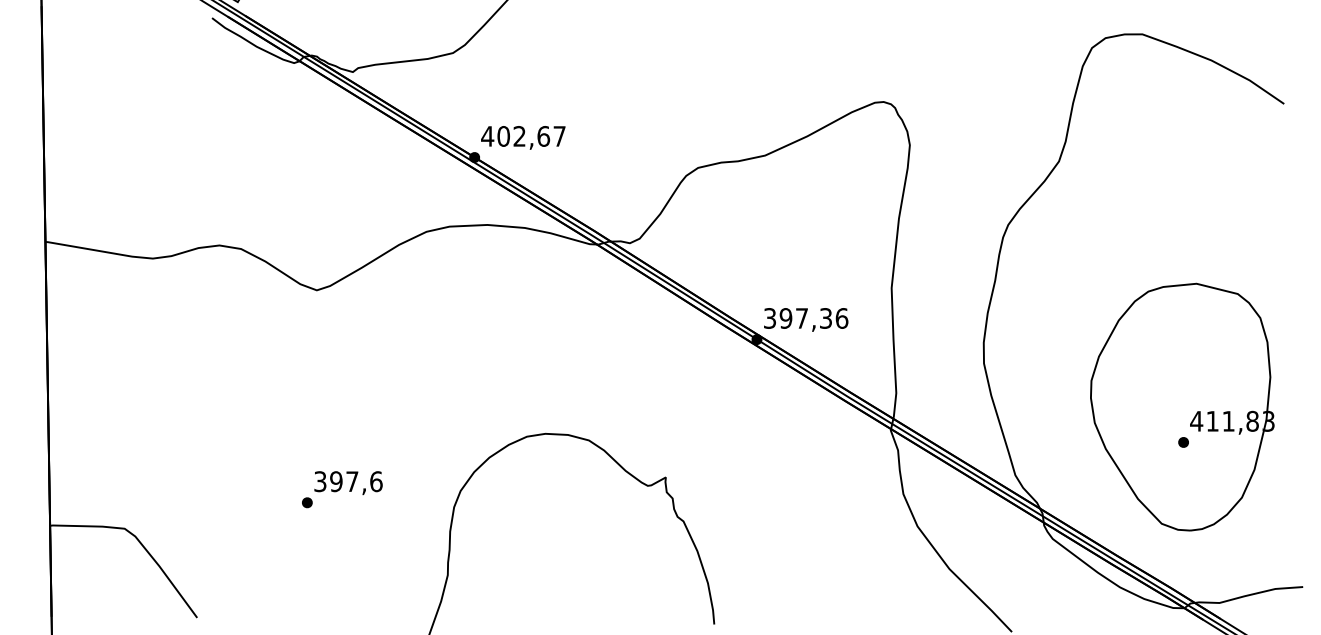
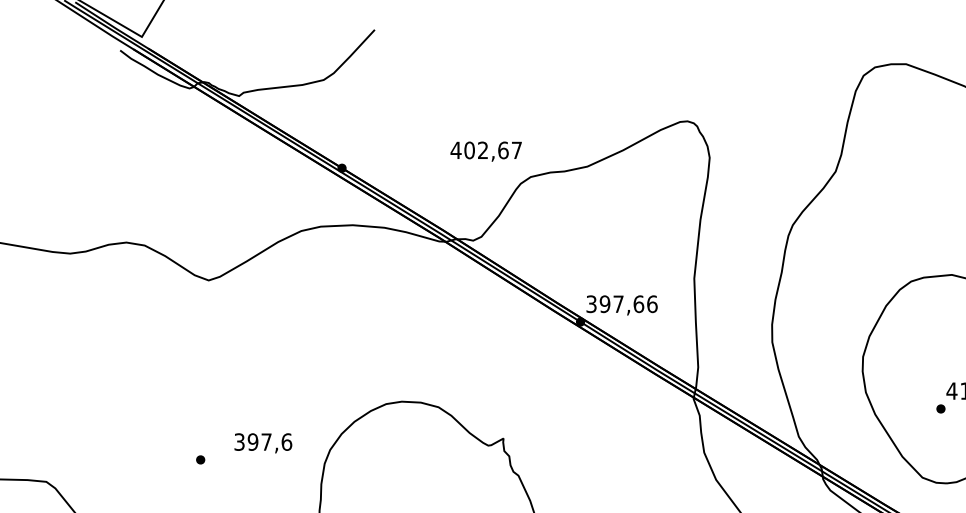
text: (523, 137) -> (486, 151), moved
text: (825, 318) -> (638, 304), 397,36 -> 397,66
text: (348, 483) -> (263, 443), moved

